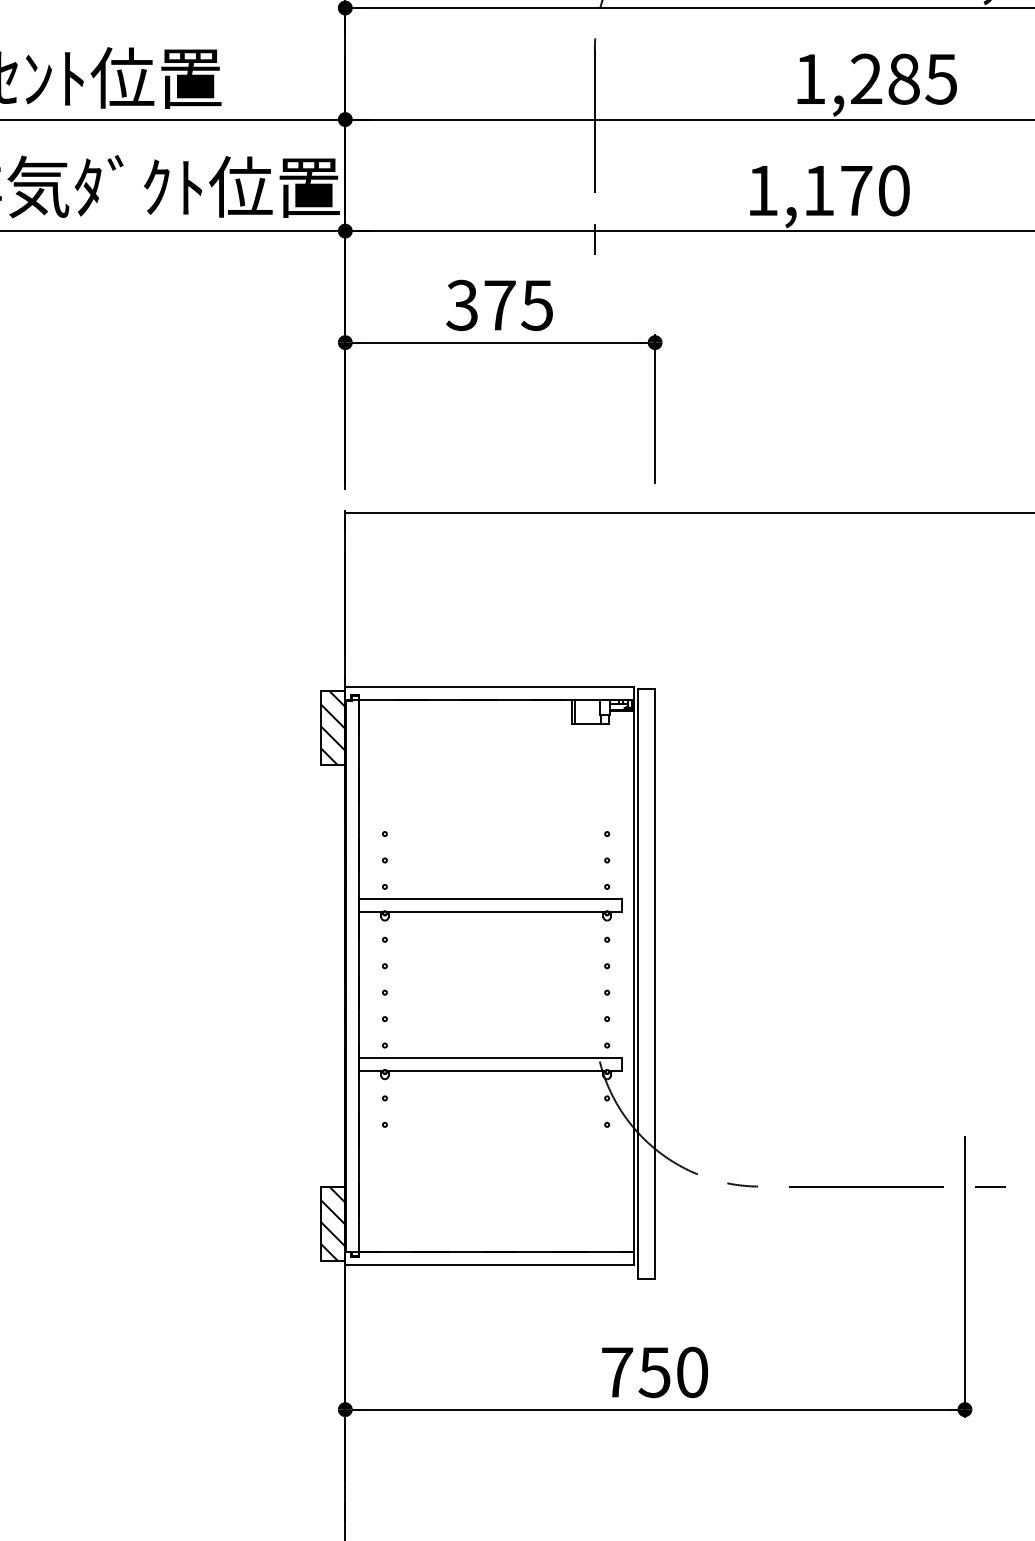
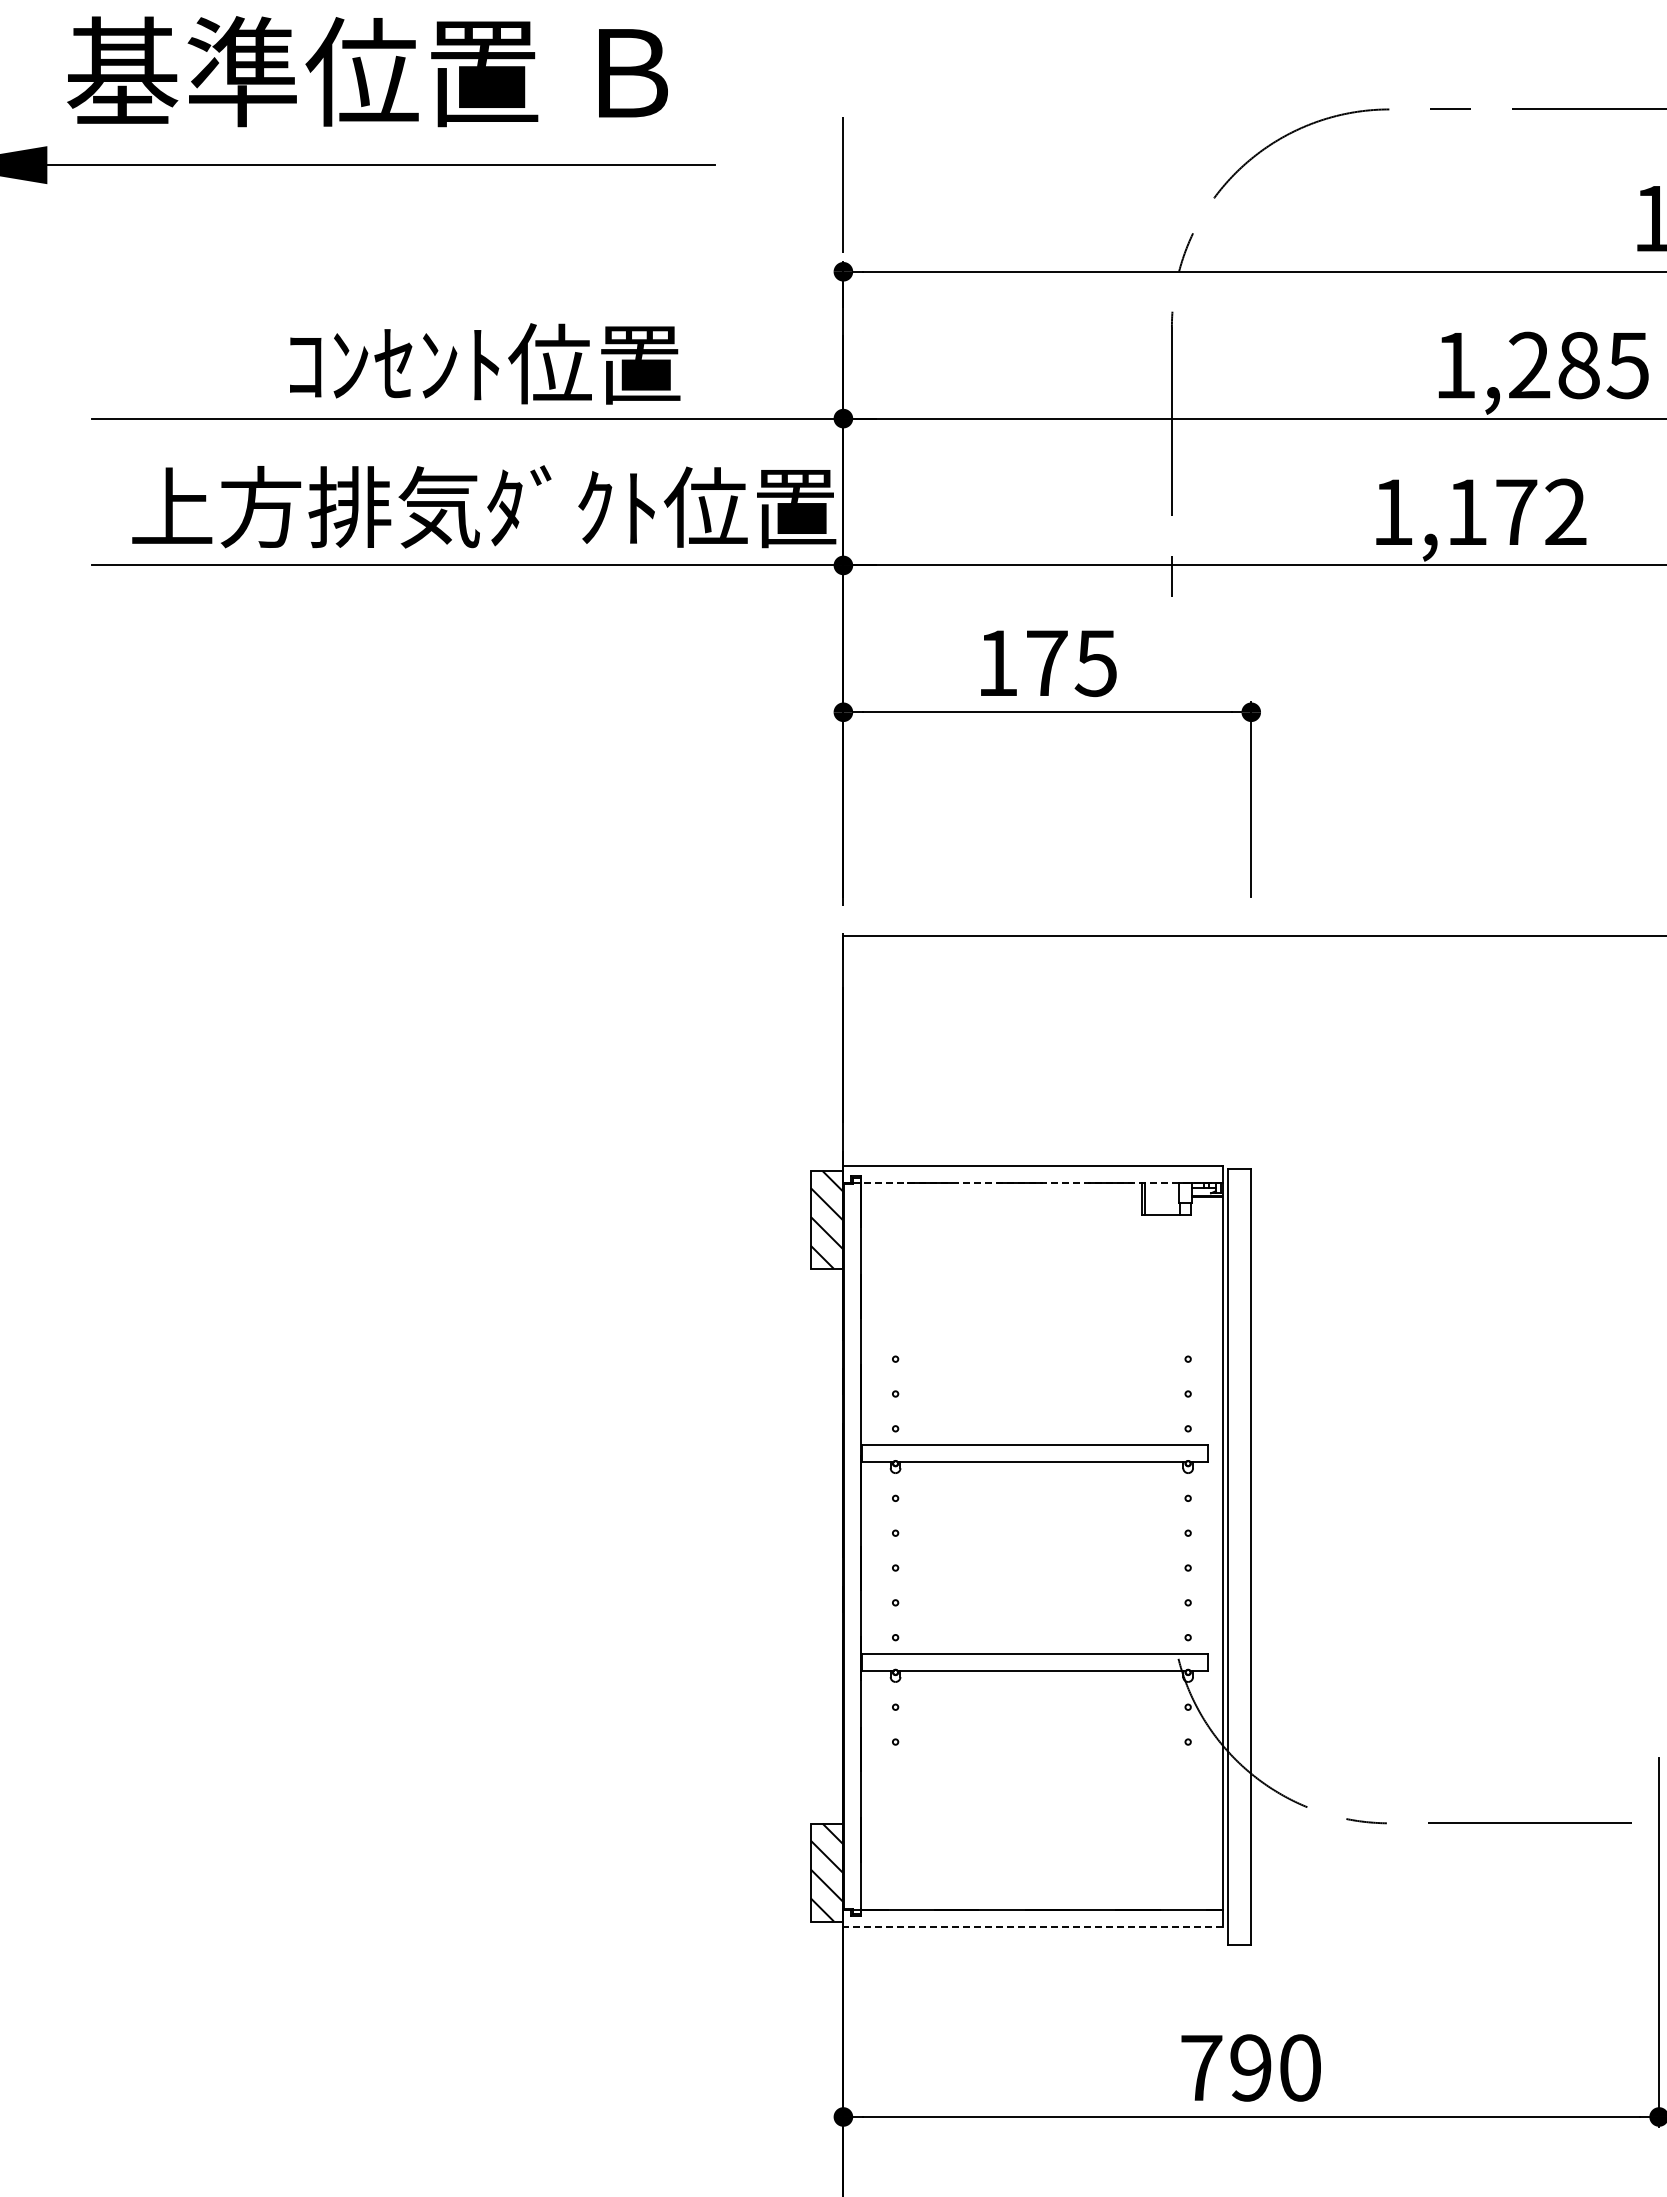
text: (893, 190) -> (1565, 512), 1,170 -> 1,172
text: (461, 305) -> (996, 663), 375 -> 175
line: (496, 700) -> (1042, 1183), solid -> dashed
line: (489, 1264) -> (1033, 1926), solid -> dashed
text: (654, 1372) -> (1250, 2067), 750 -> 790

